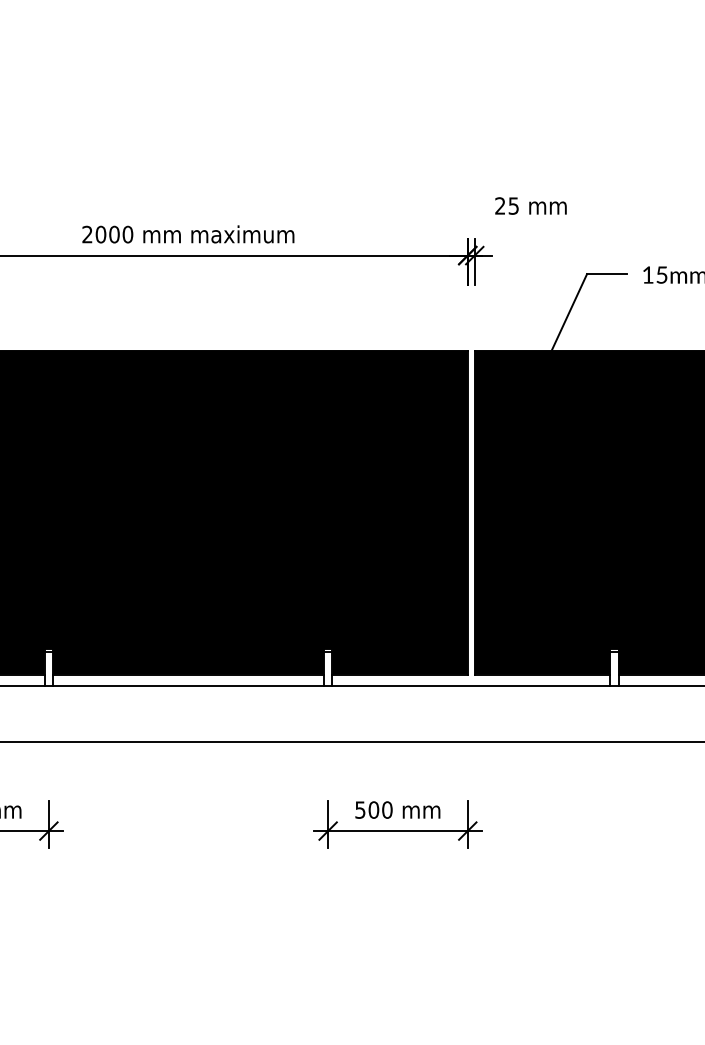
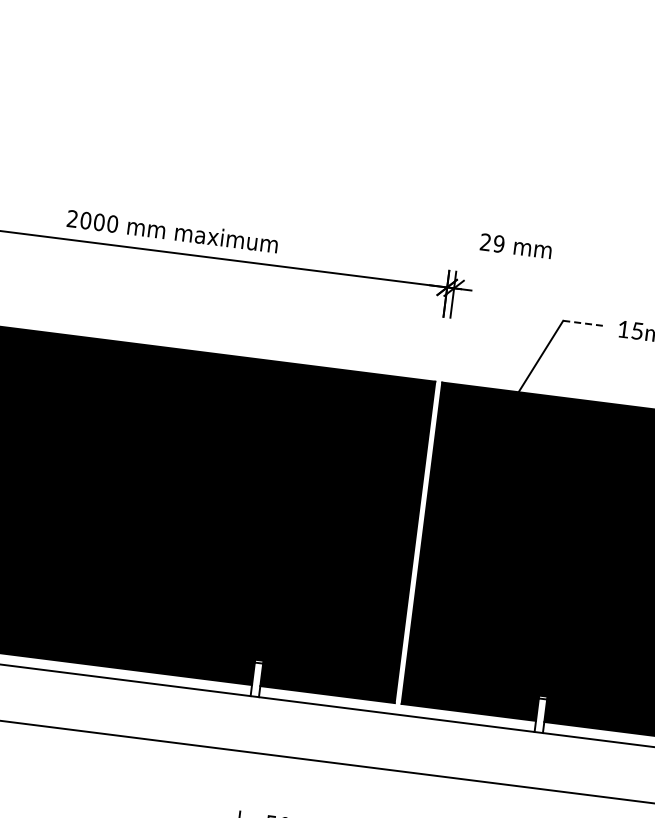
text: (513, 205) -> (498, 243), 25 -> 29
line: (607, 274) -> (583, 323), solid -> dashed

